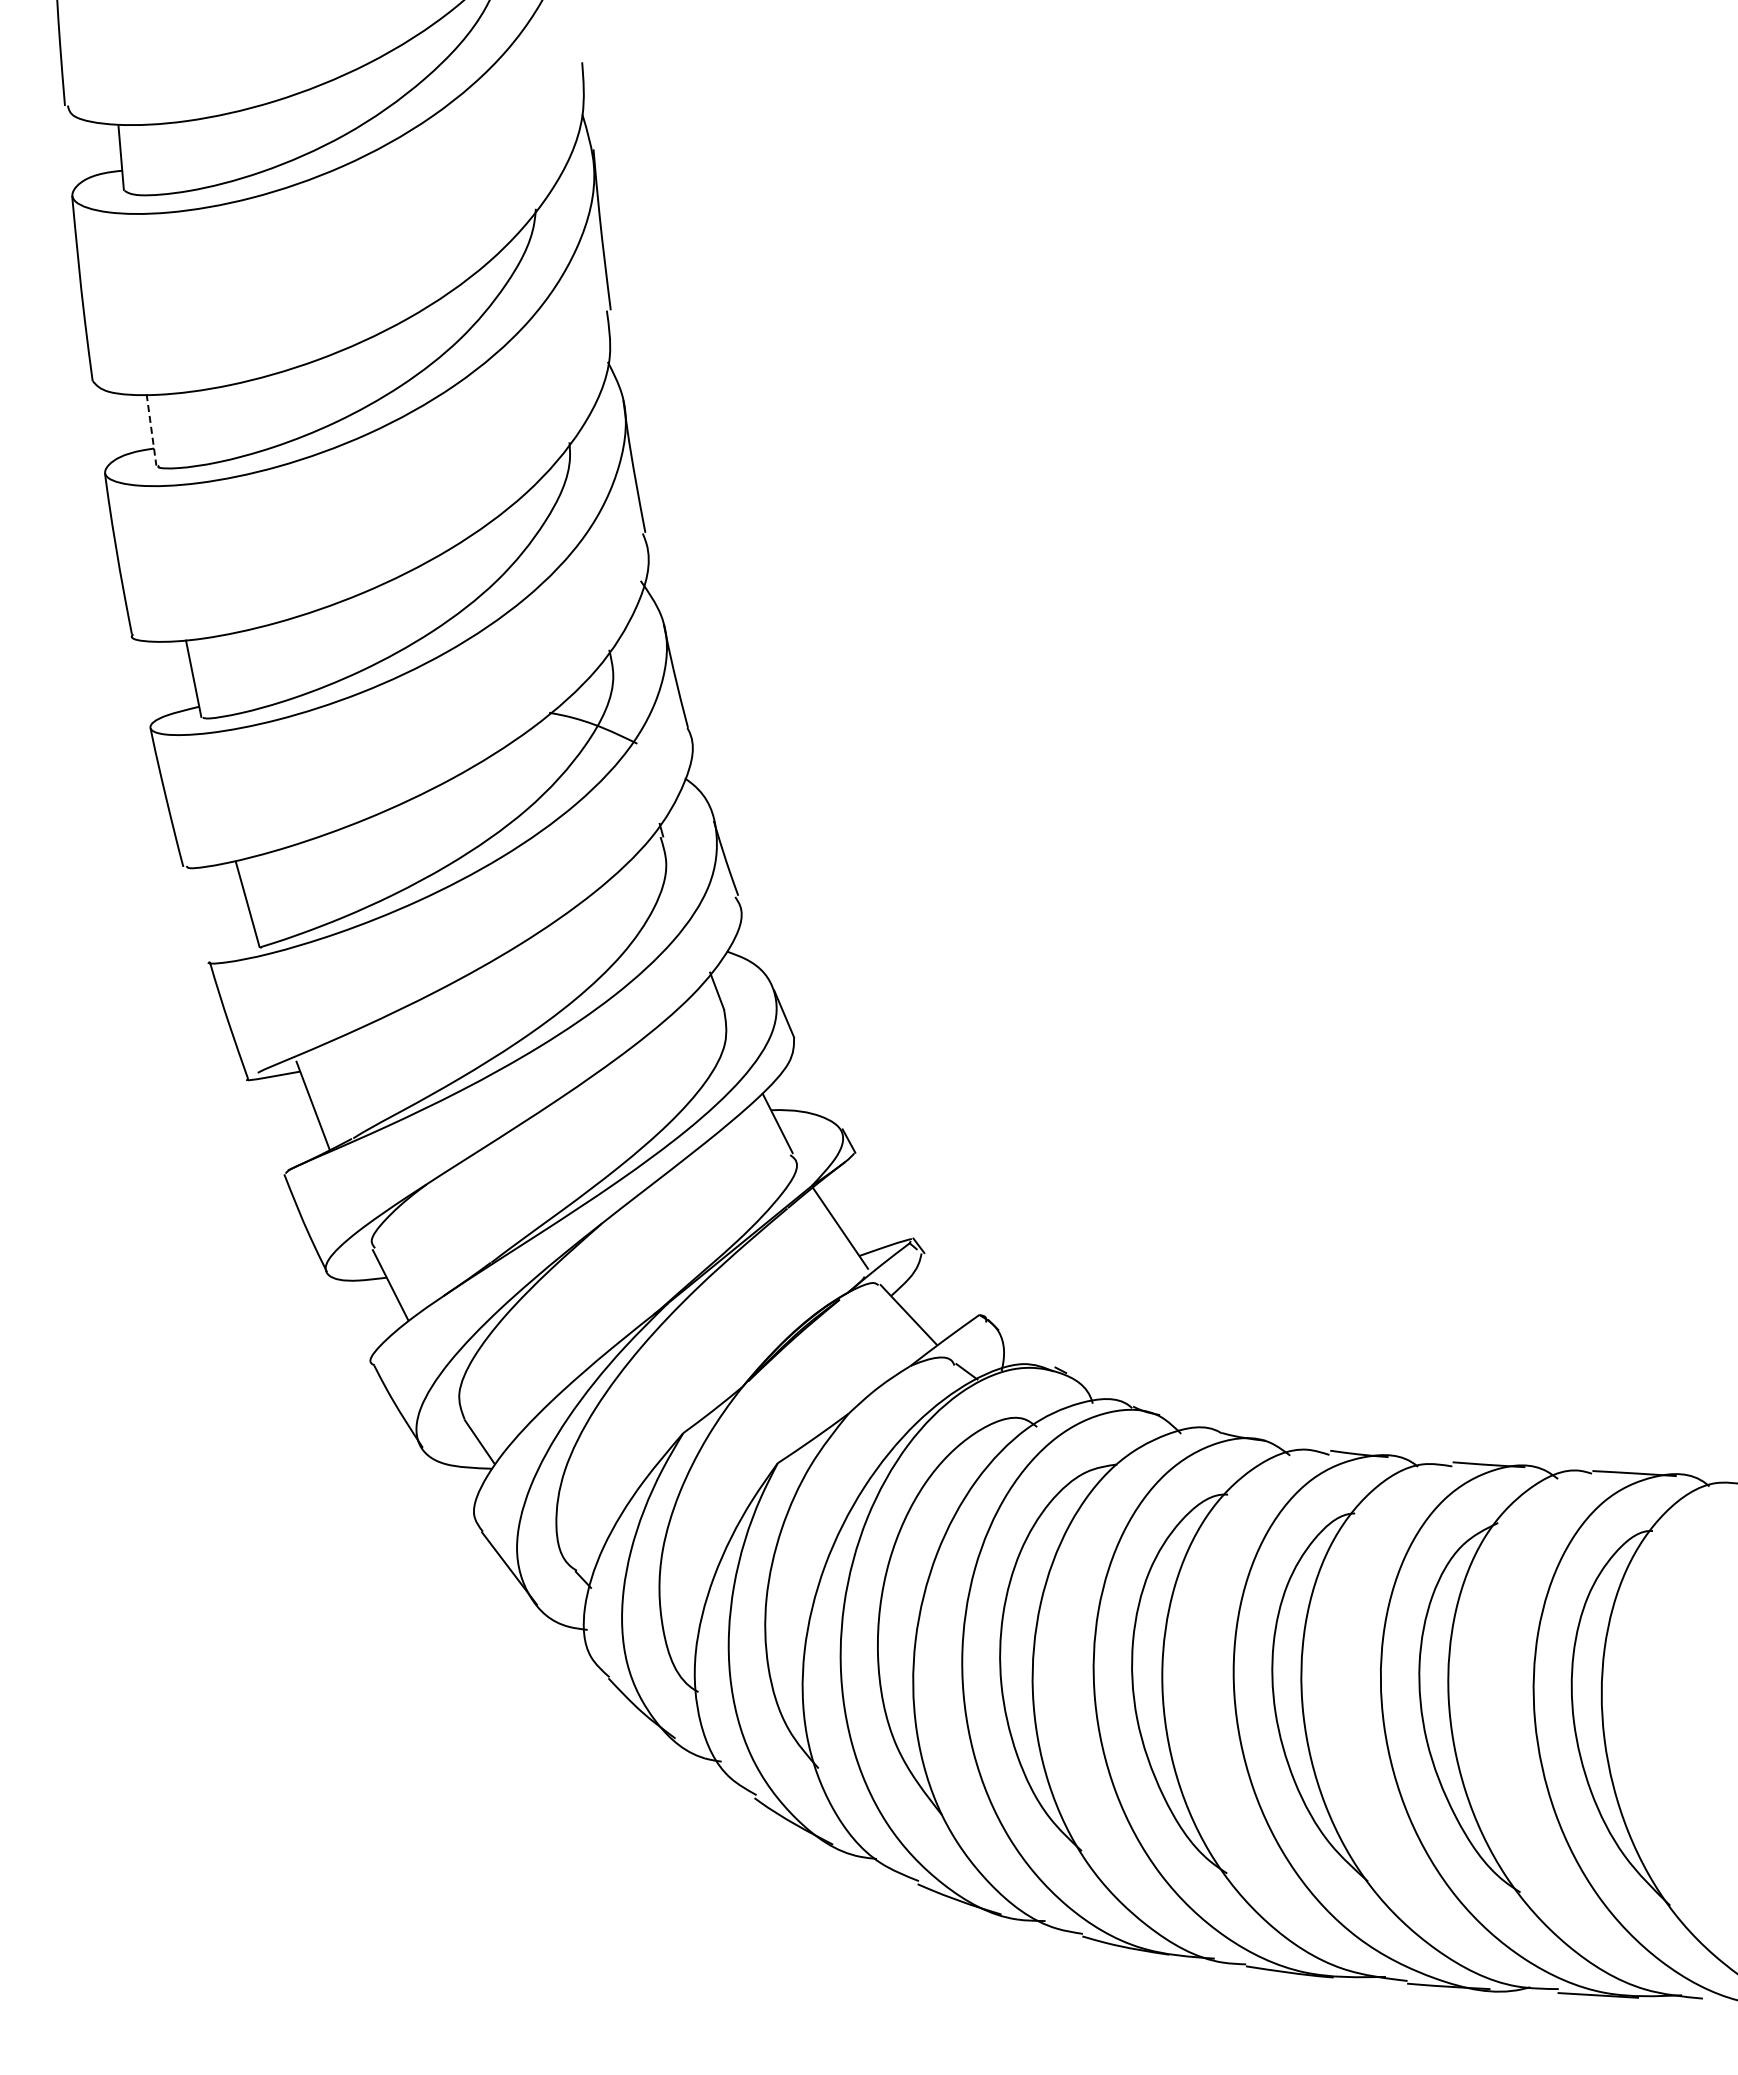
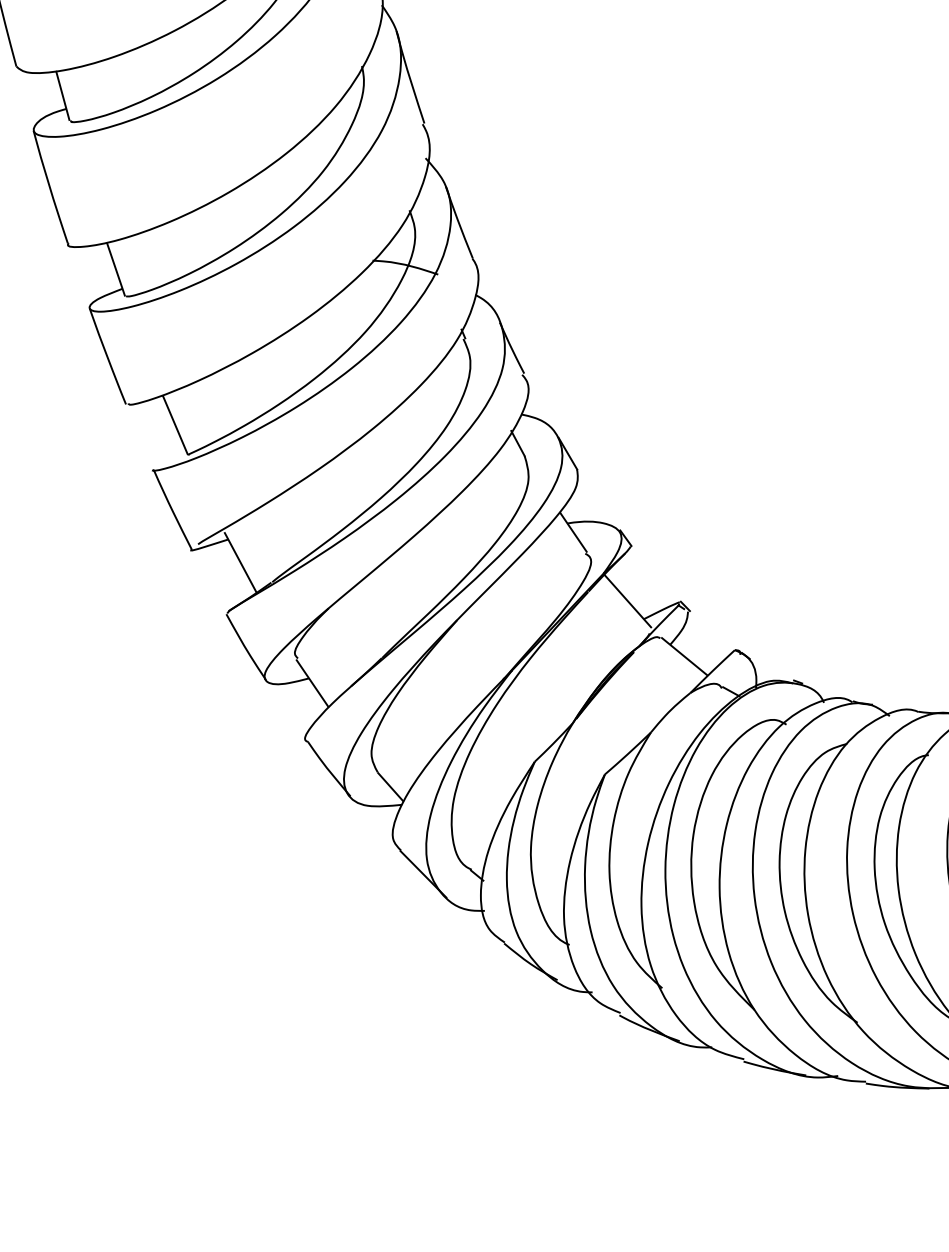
line: (151, 429) -> (62, 95), dashed -> solid

